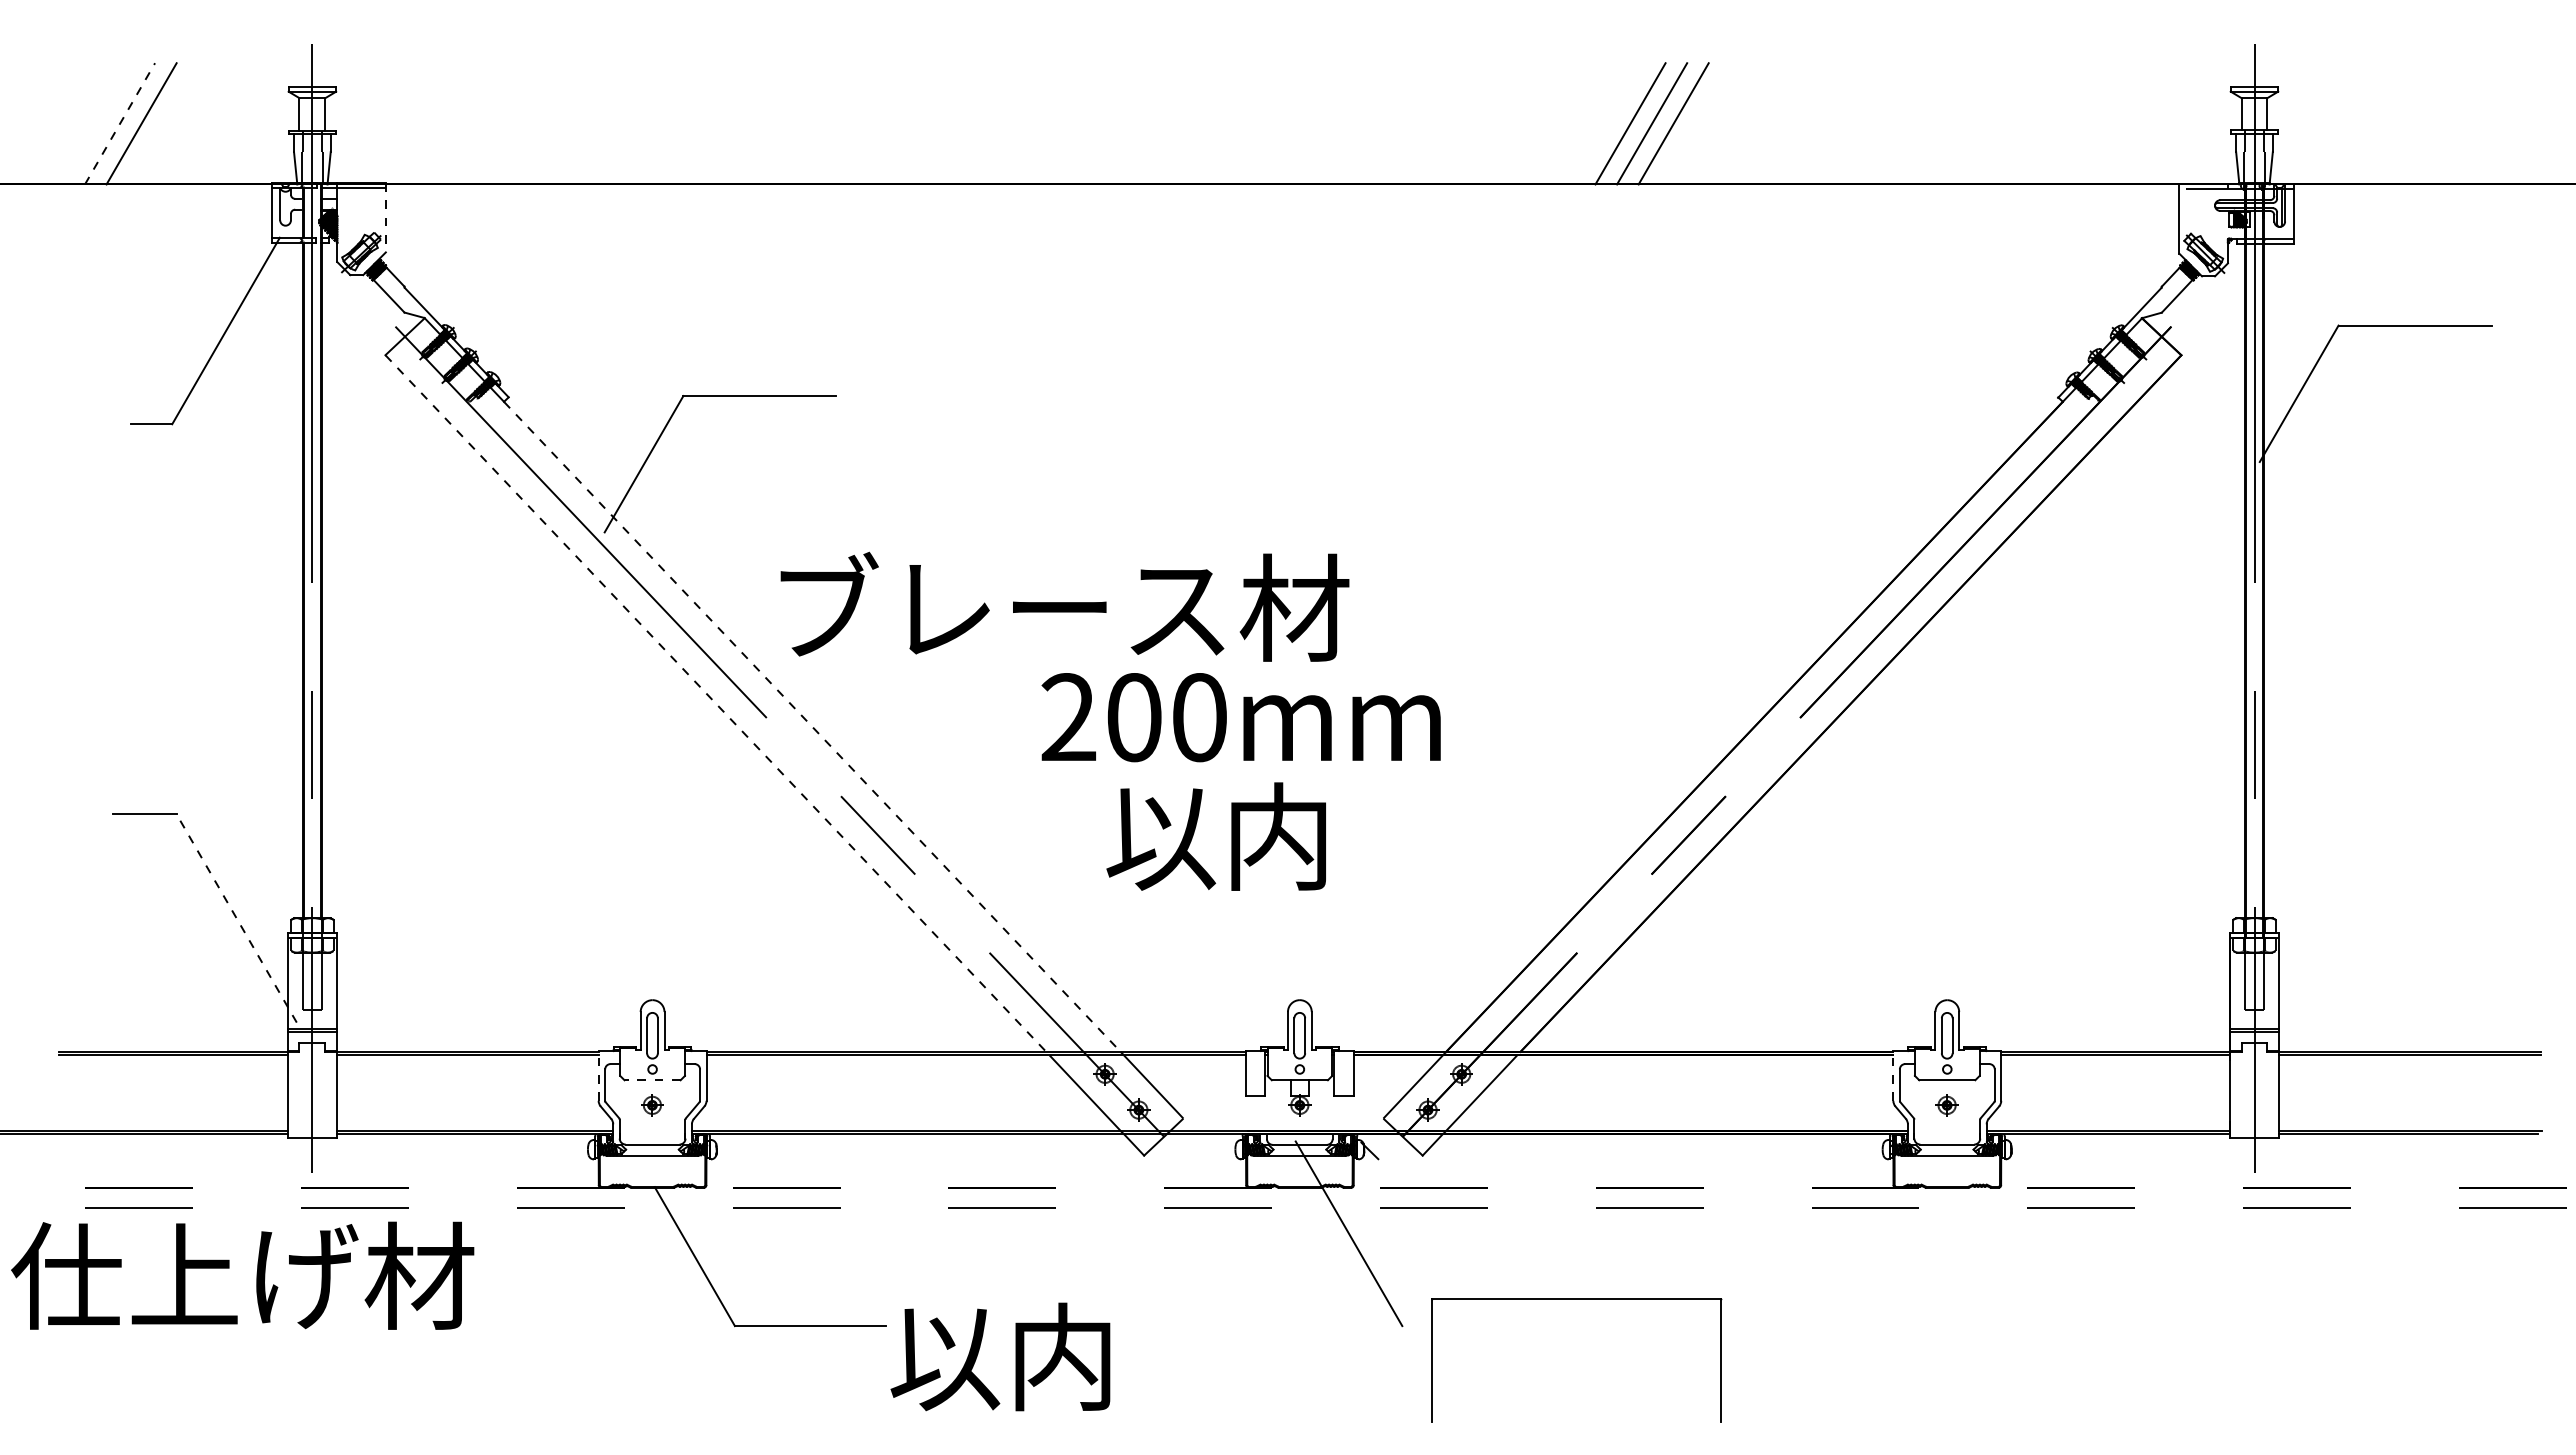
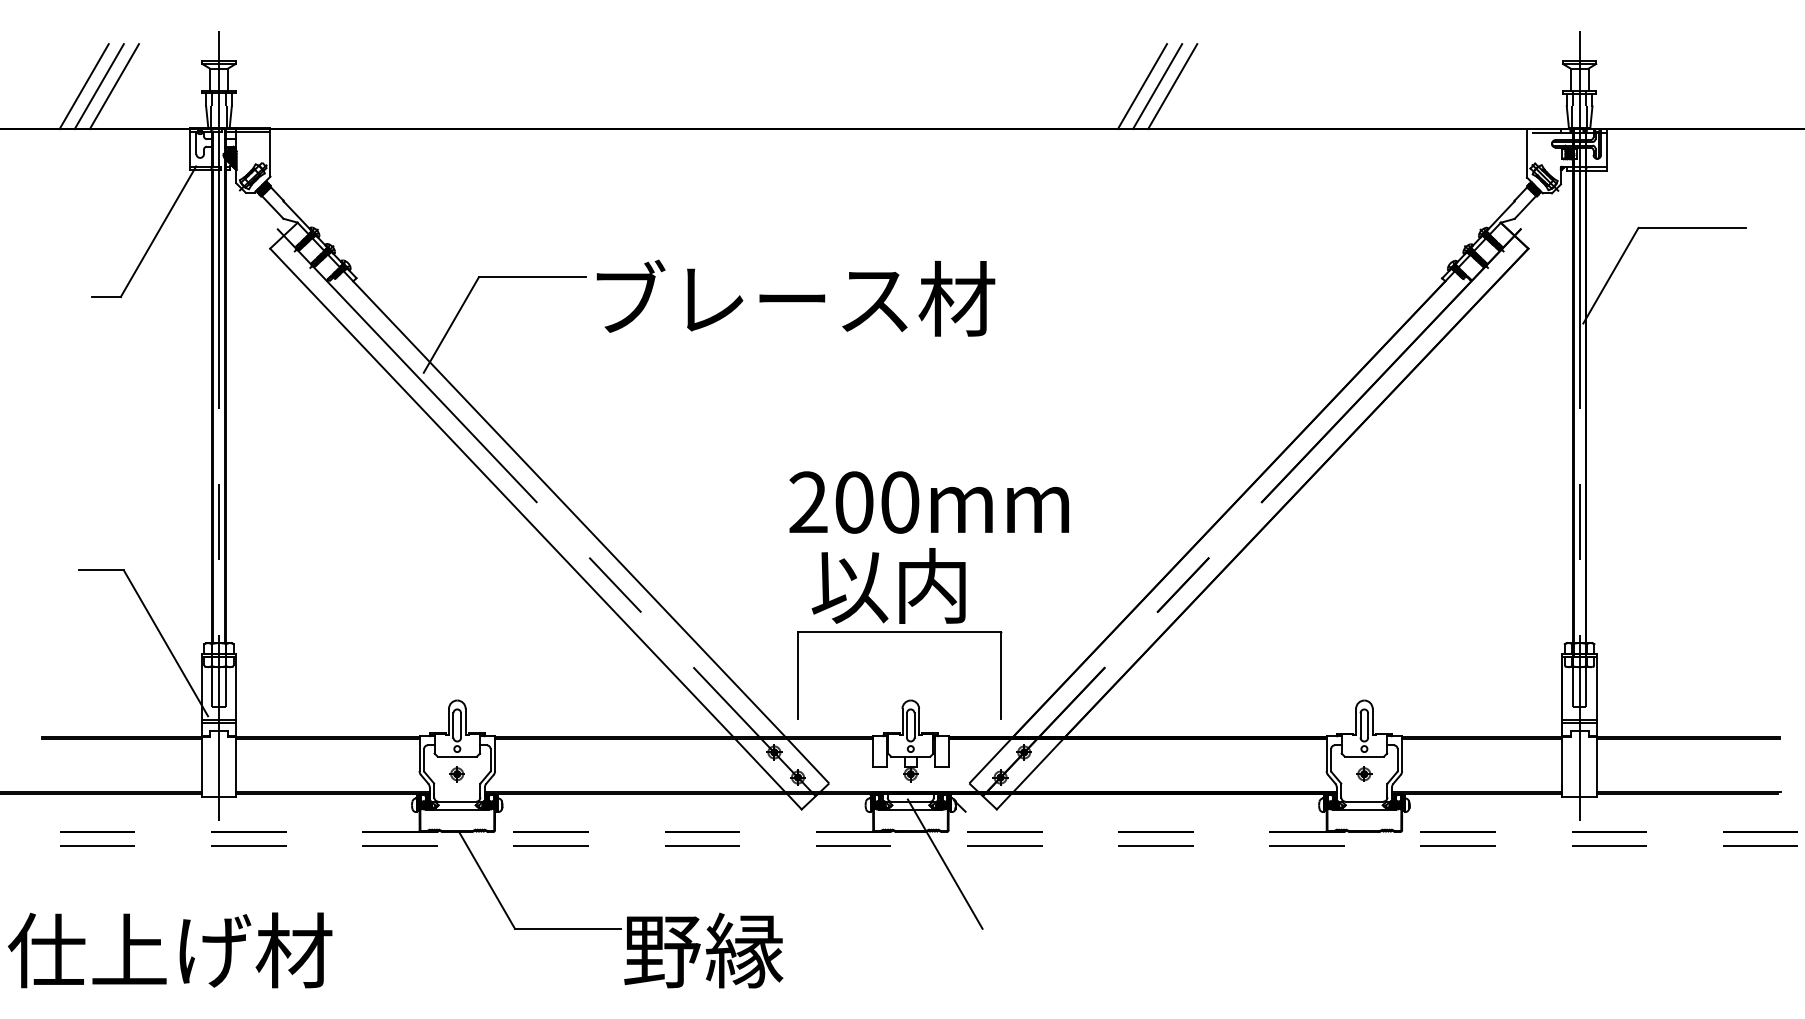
line: (120, 123) -> (84, 86), dashed -> solid
line: (163, 123) -> (114, 86), added
line: (385, 217) -> (270, 152), dashed -> solid
text: (1064, 606) -> (795, 297), moved
line: (716, 704) -> (502, 493), dashed -> solid
text: (1240, 717) -> (928, 502), moved
line: (812, 726) -> (569, 508), dashed -> solid
text: (1215, 836) -> (888, 585), moved
line: (236, 918) -> (165, 643), dashed -> solid
line: (598, 1075) -> (419, 753), dashed -> solid
line: (1893, 1075) -> (1326, 753), dashed -> solid
line: (652, 1080) -> (457, 756), dashed -> solid
text: (242, 1275) -> (170, 950), moved
part: (1576, 1299) -> (899, 632), moved
text: (1004, 1356) -> (703, 950), 以内 -> 野縁

